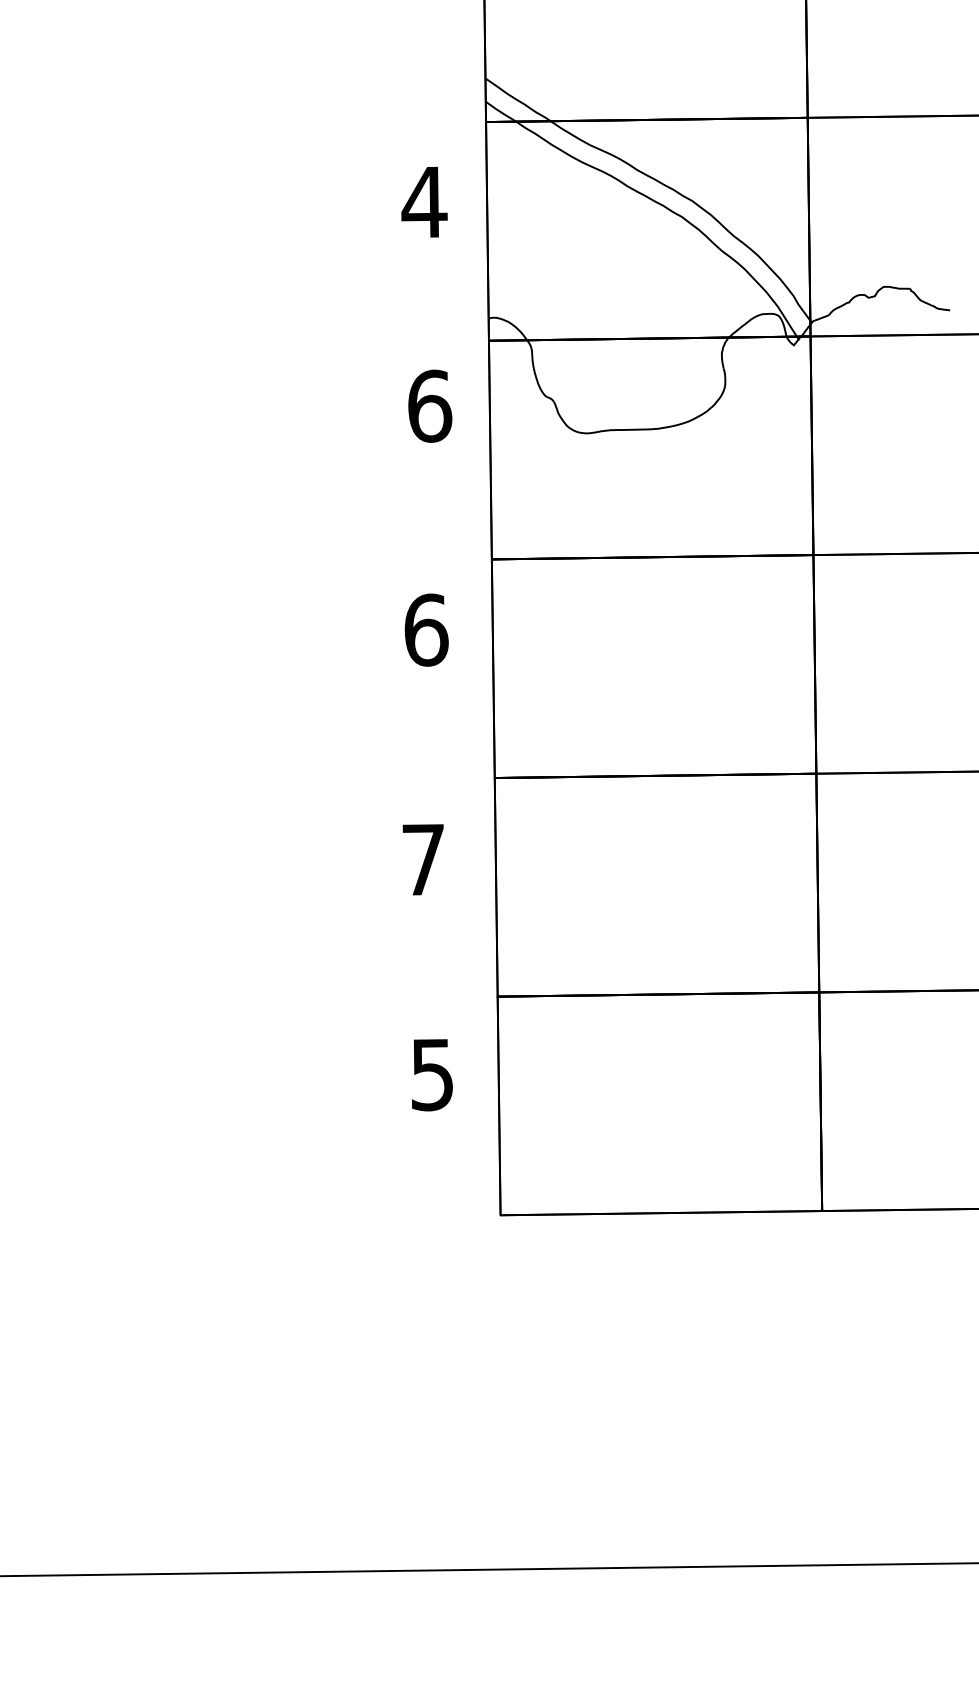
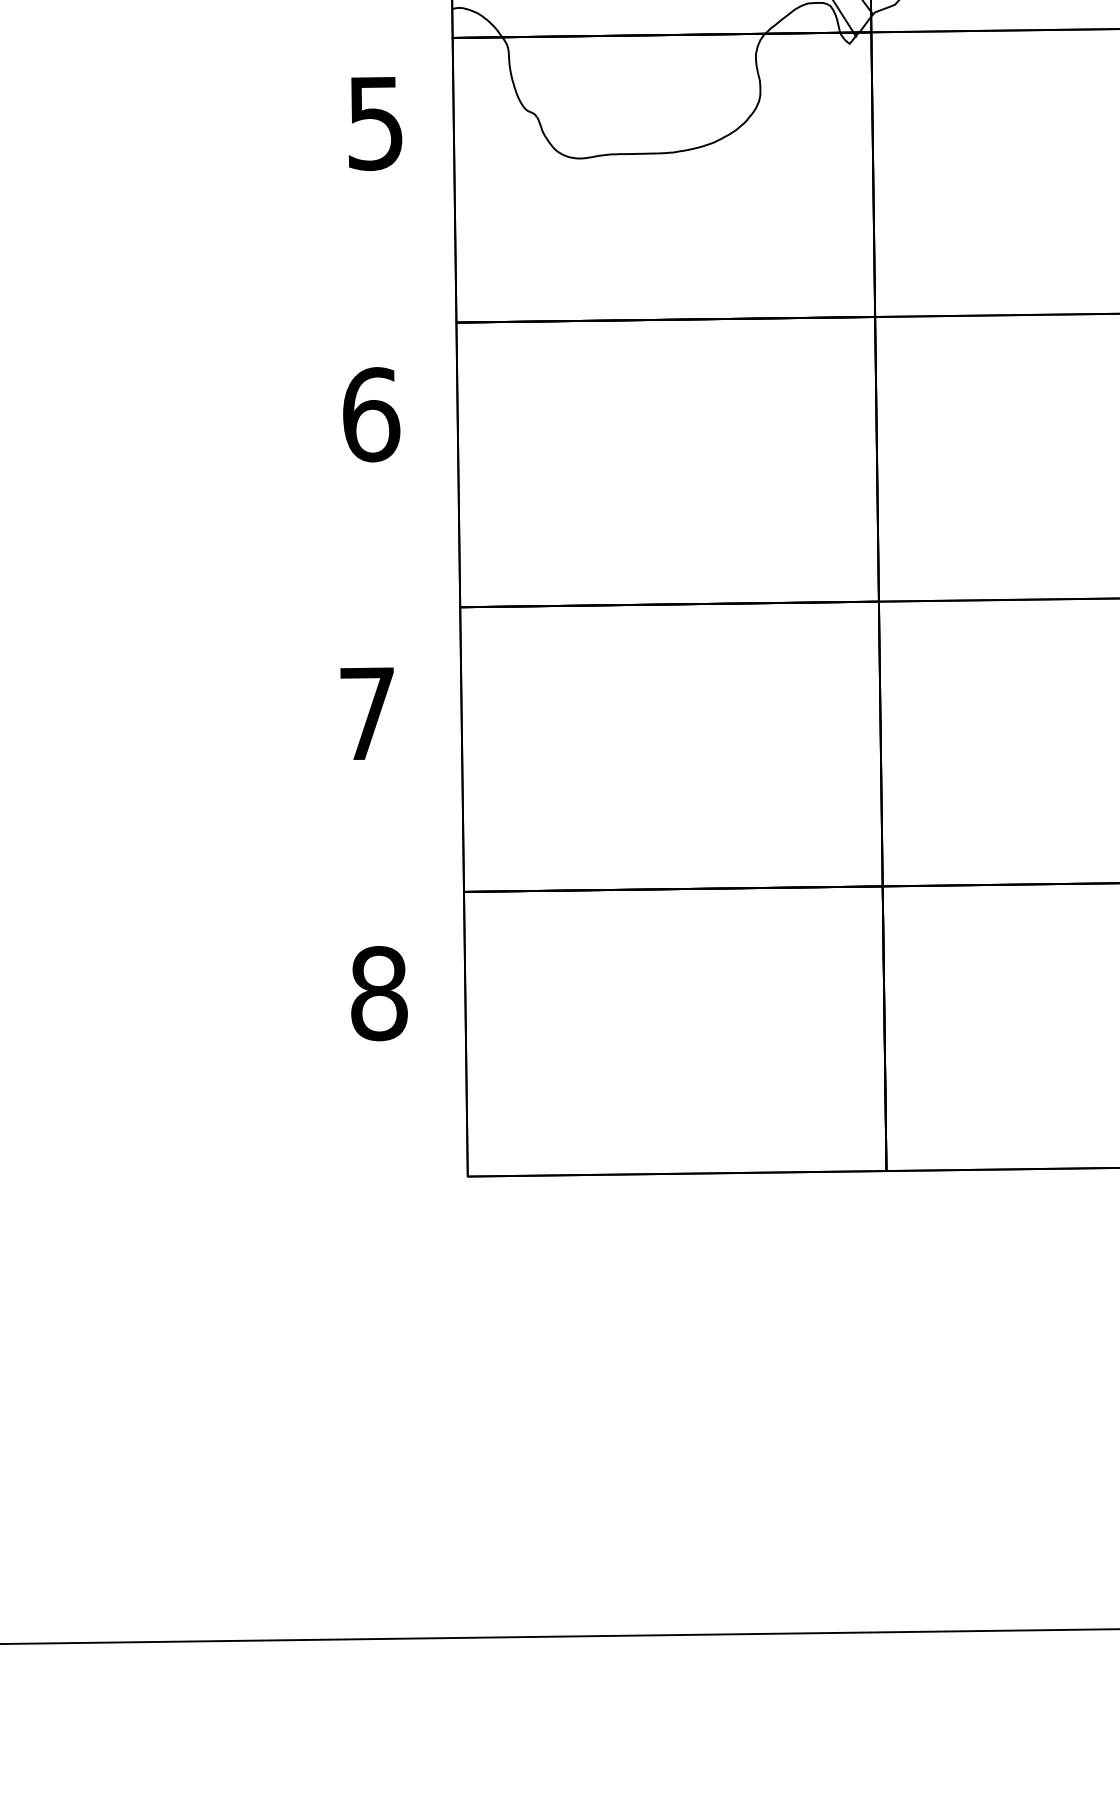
text: (430, 405) -> (376, 122), 6 -> 5
text: (432, 1074) -> (379, 993), 5 -> 8

